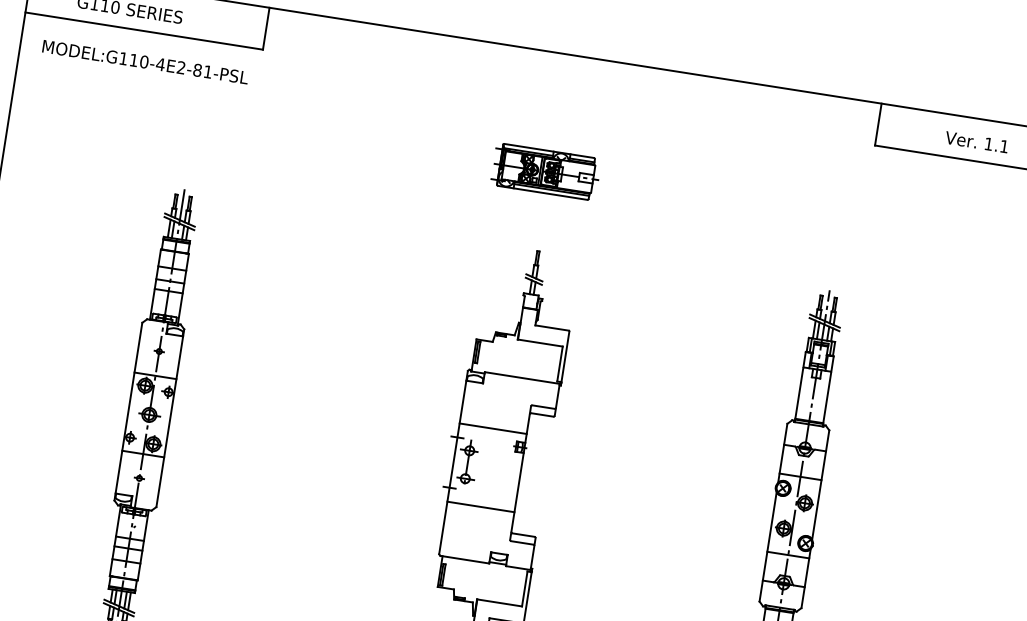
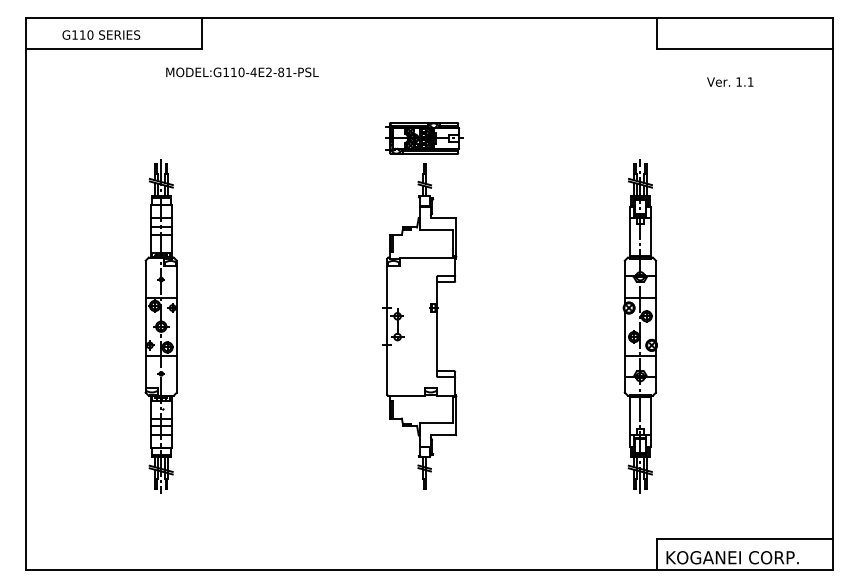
text: (145, 62) -> (242, 72), moved
text: (977, 141) -> (730, 81), moved
part: (546, 172) -> (424, 138), moved
line: (493, 428) -> (412, 297), removed
line: (481, 506) -> (412, 355), removed

